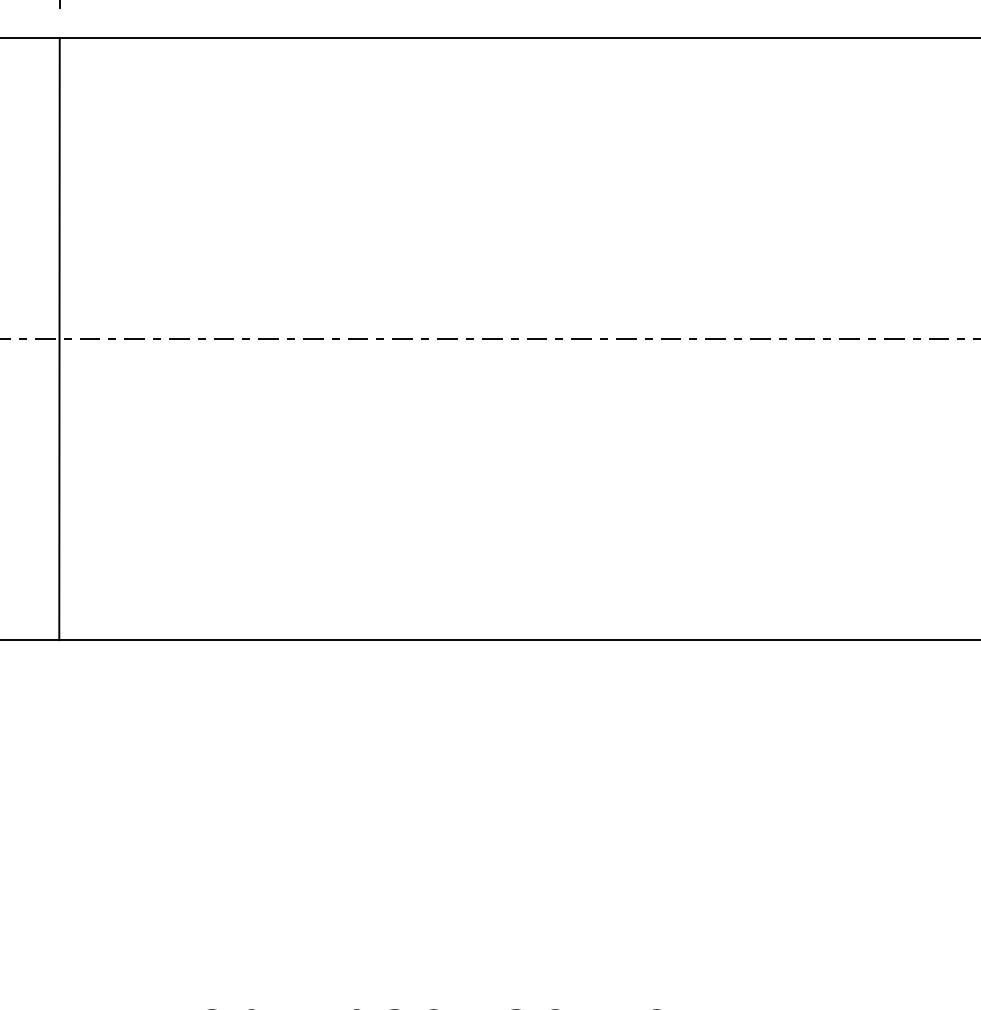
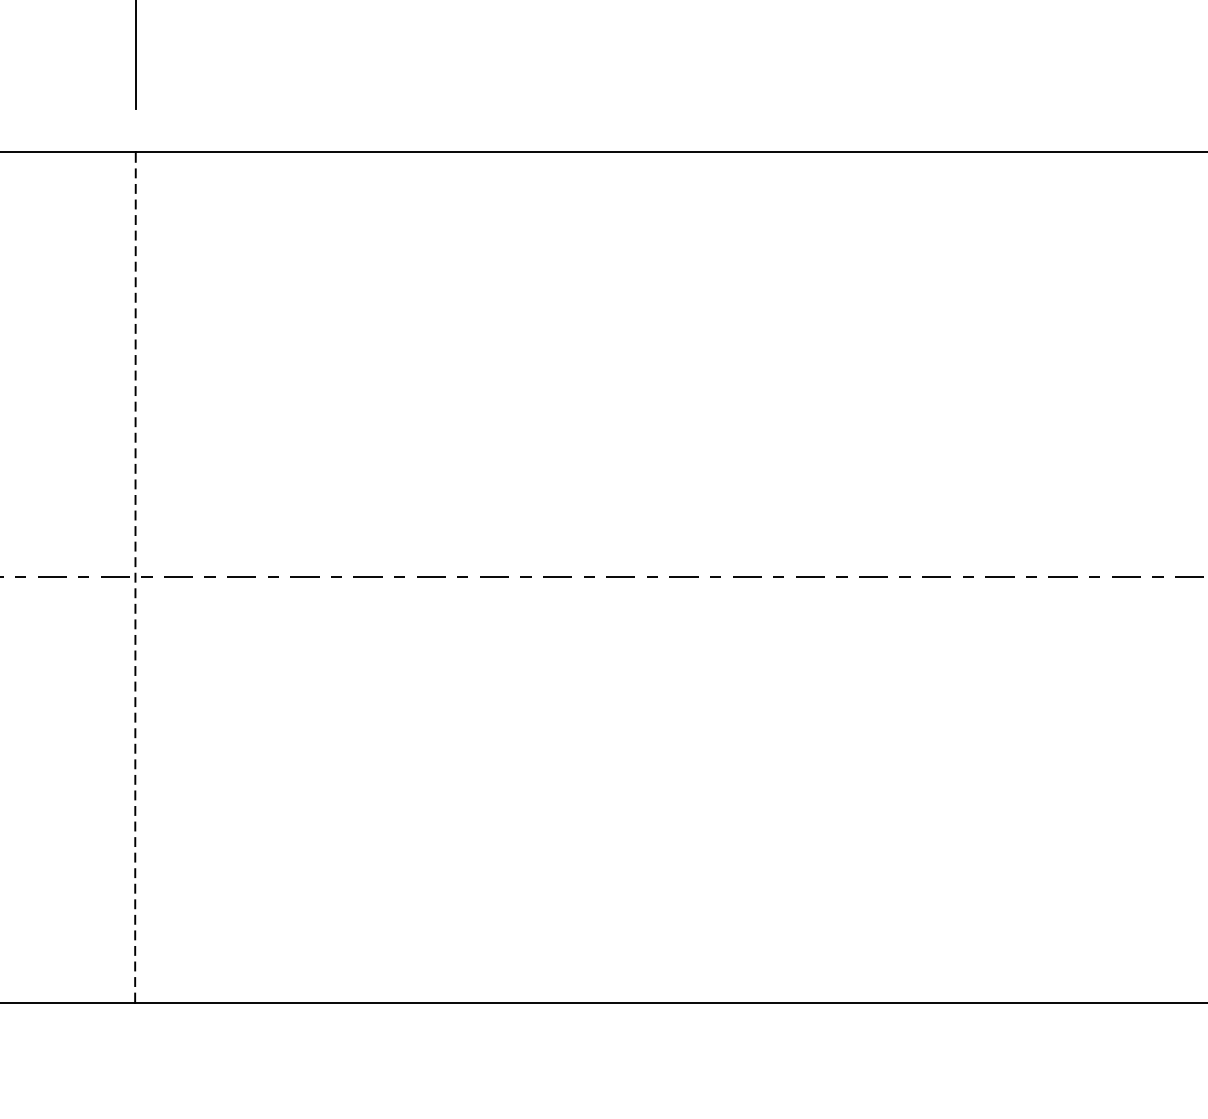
line: (59, 339) -> (135, 577), solid -> dashed

